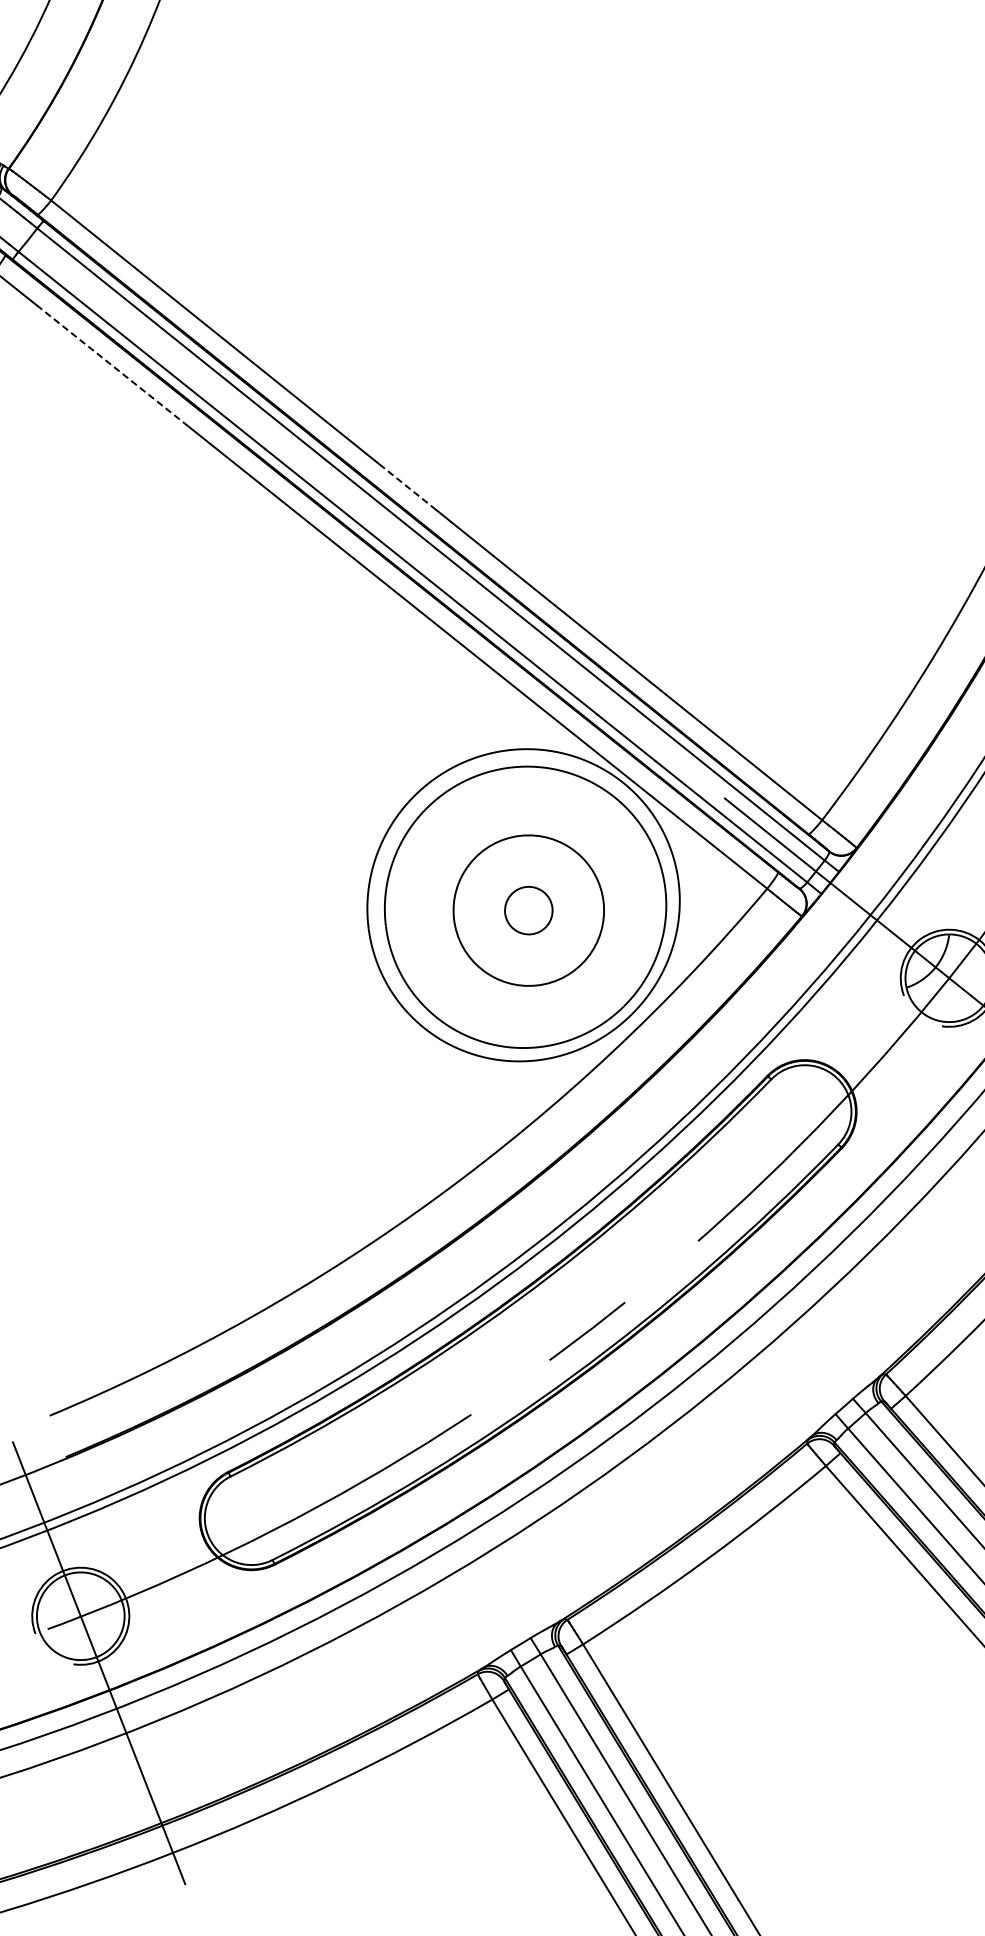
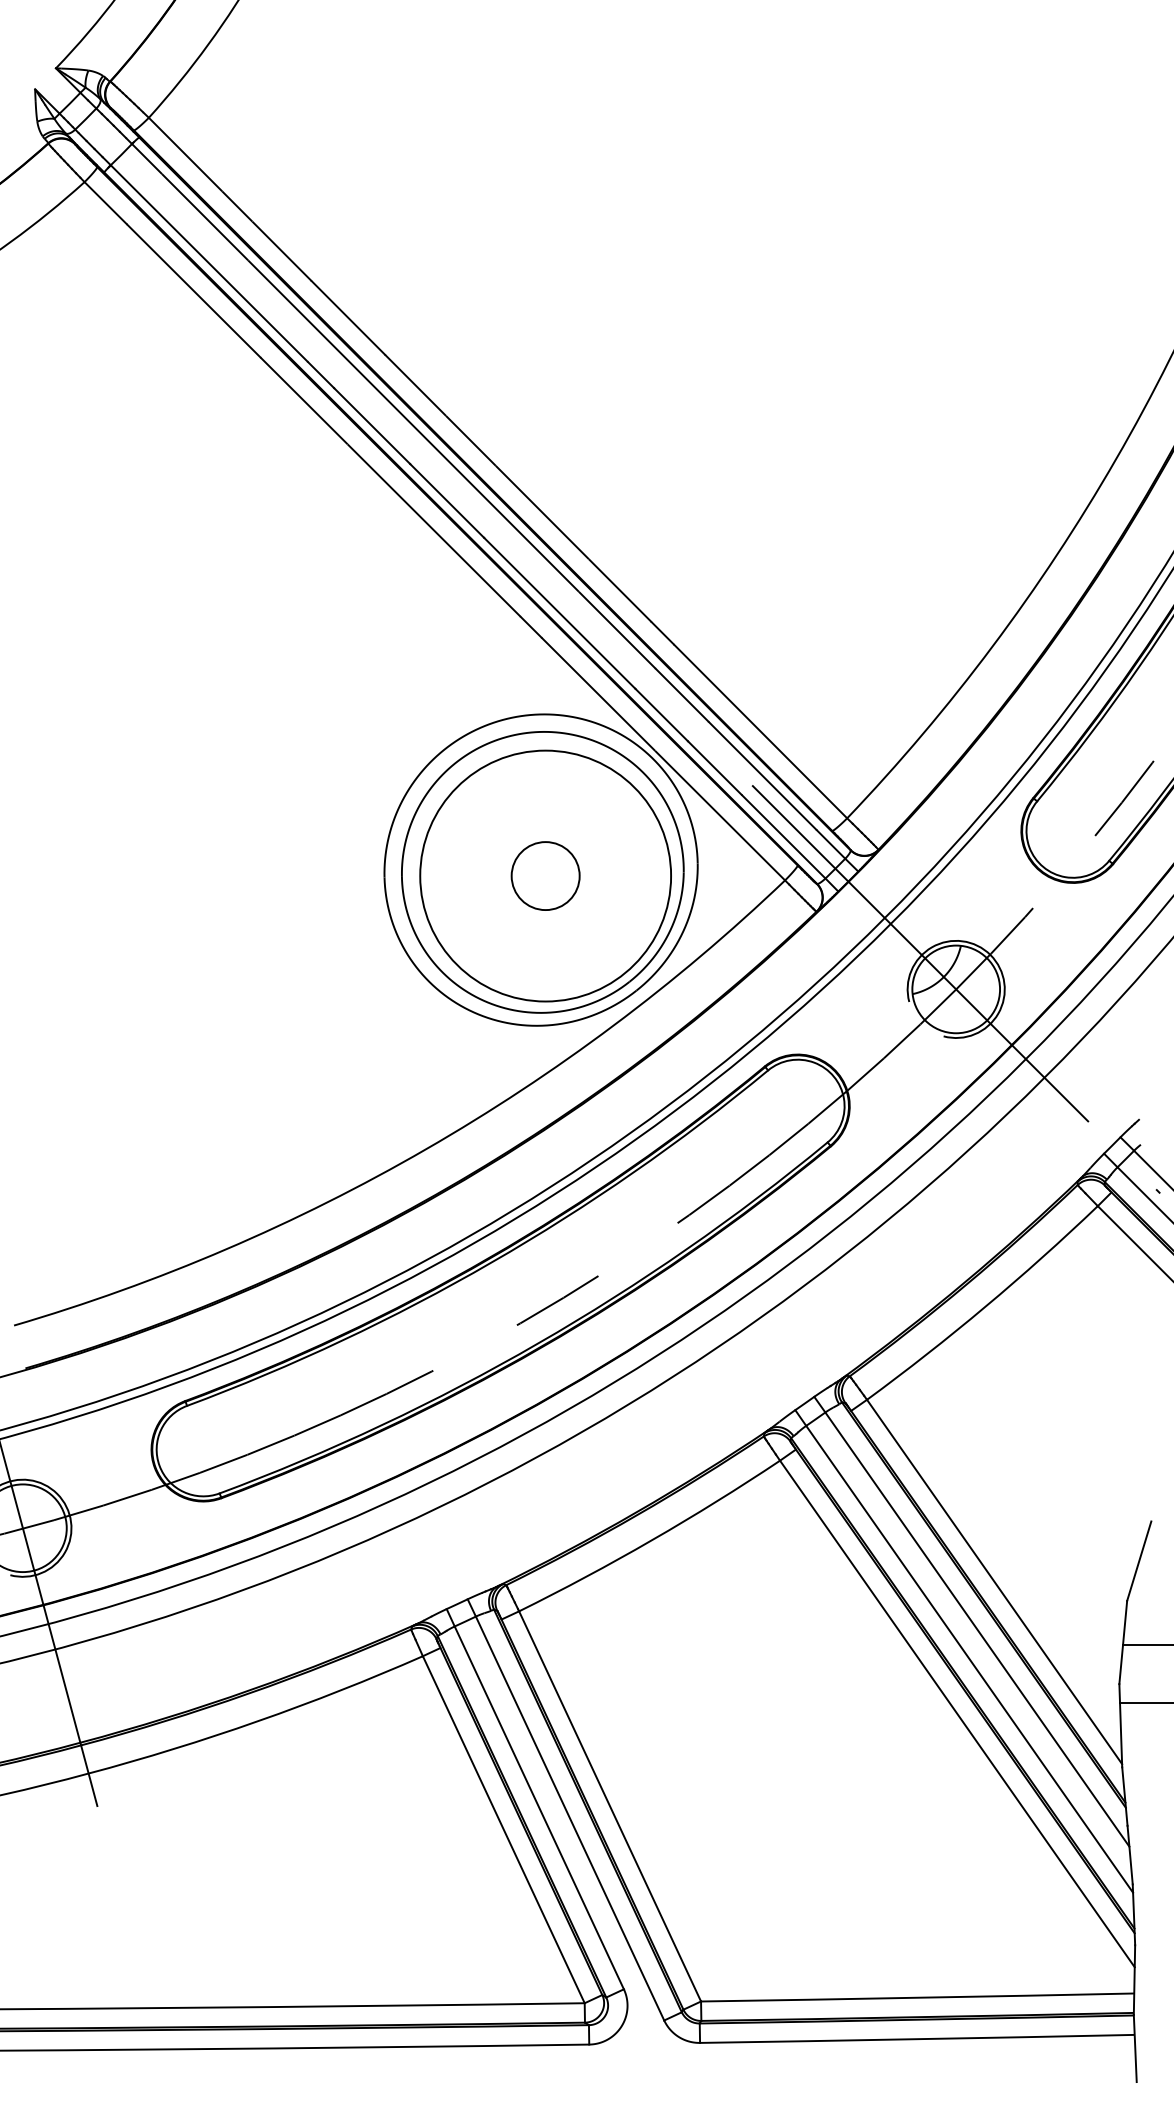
line: (114, 368) -> (193, 291), dashed -> solid
line: (407, 486) -> (471, 441), dashed -> solid
circle: (528, 910) -> (545, 875), size x1.67
circle: (528, 911) -> (545, 876), size x1.43

